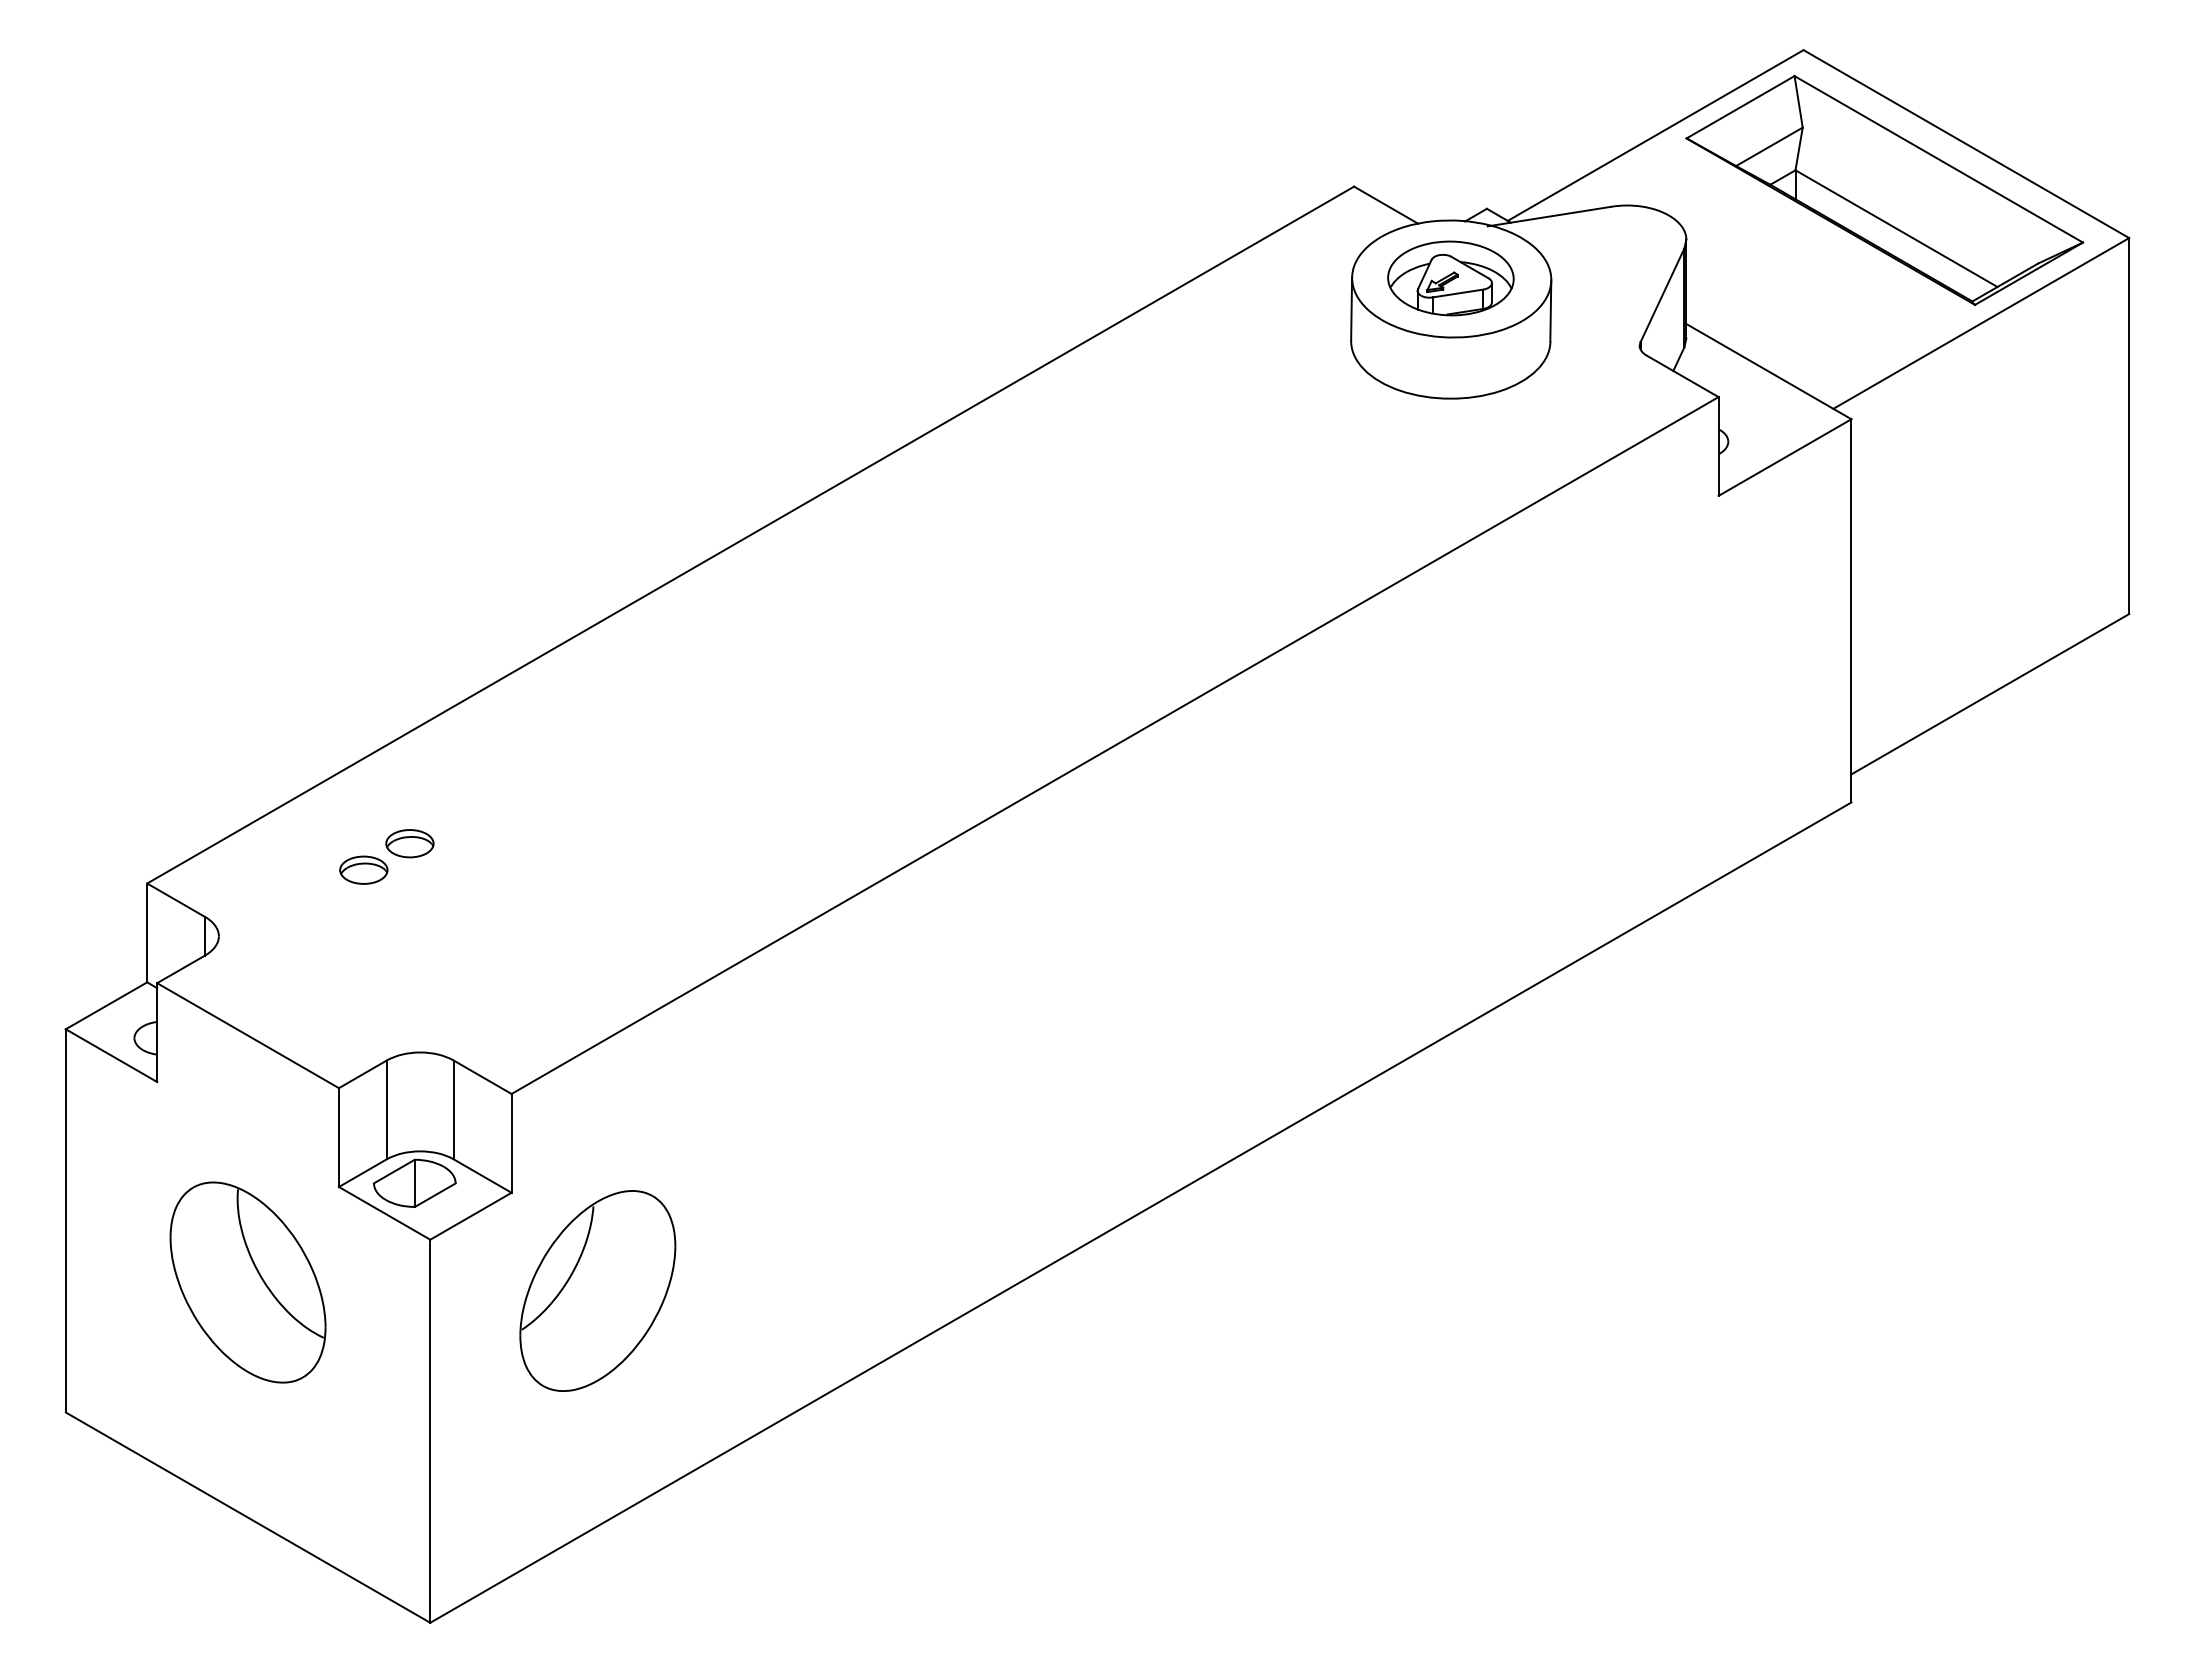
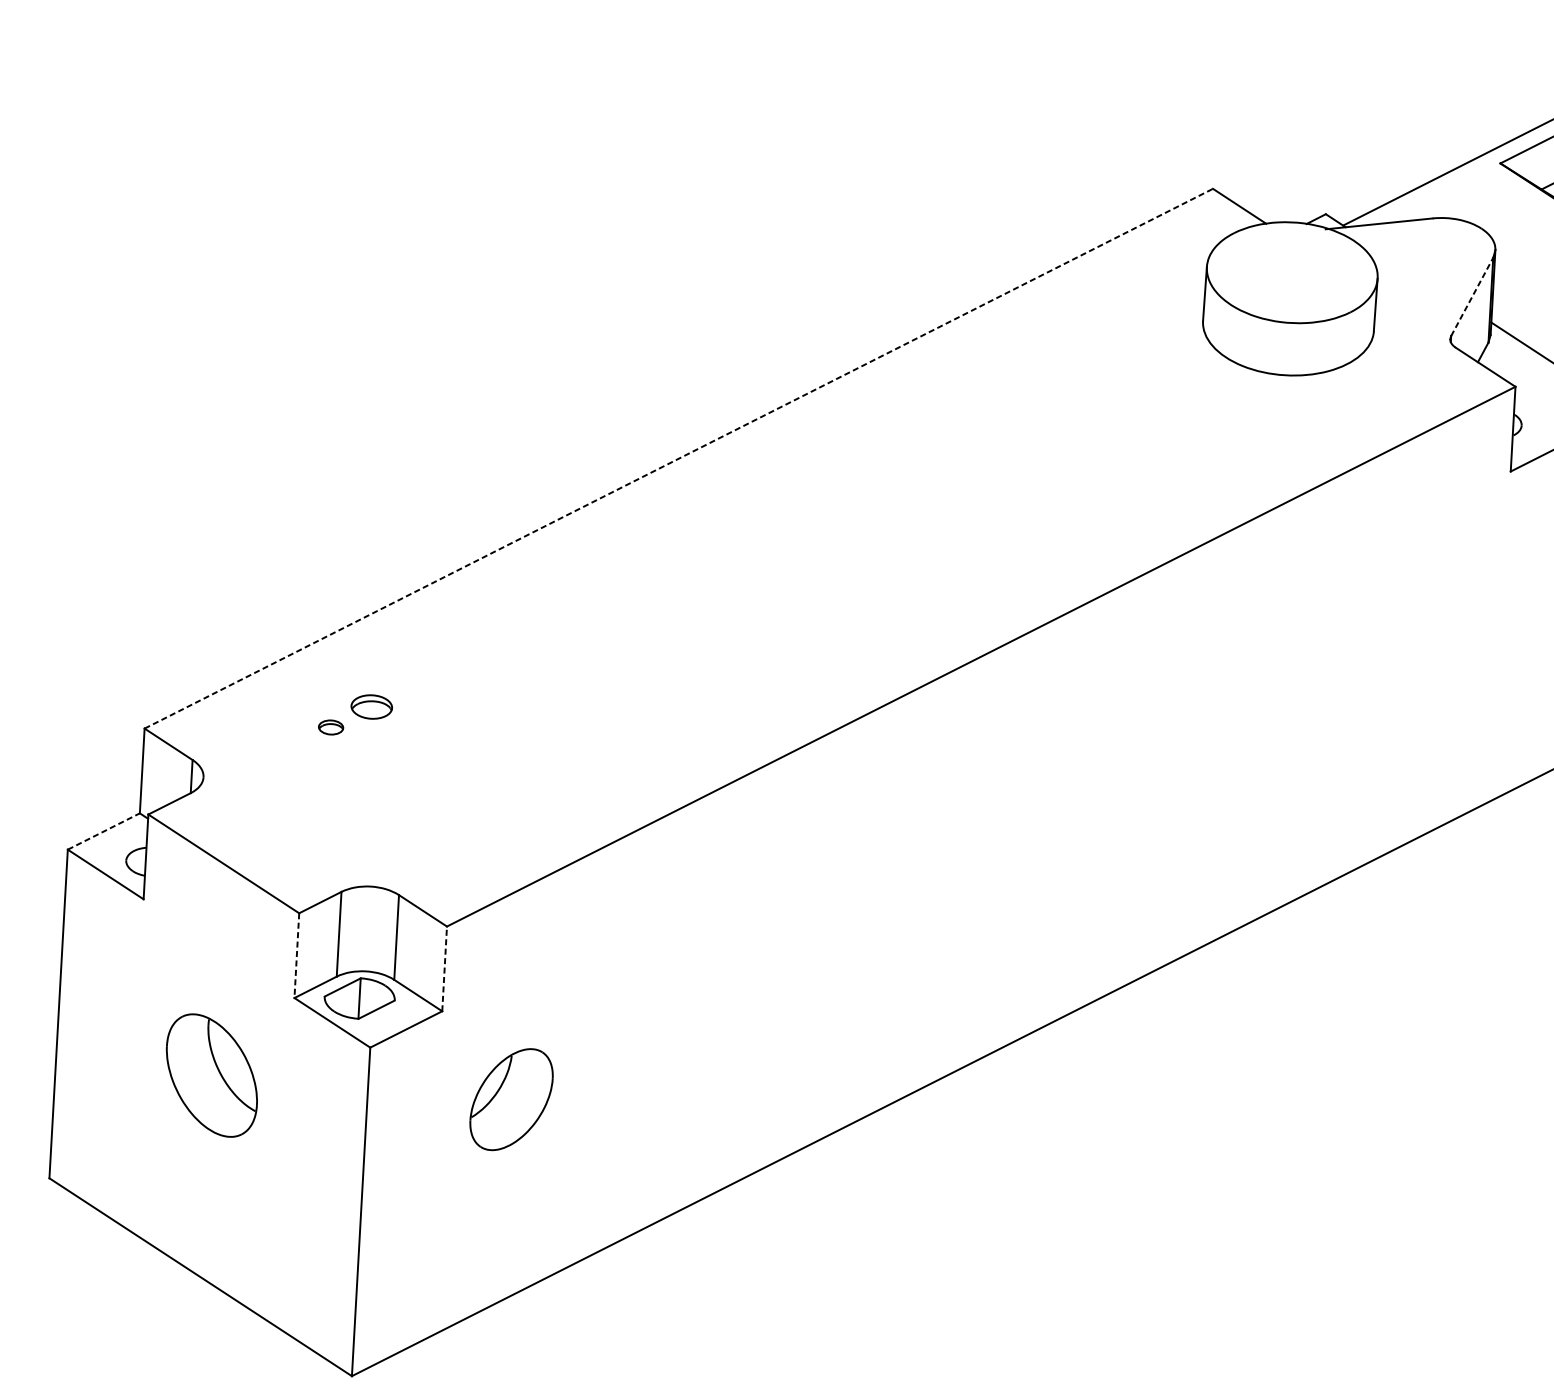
part: (1450, 278) -> (1291, 272), removed
line: (1662, 295) -> (1472, 296), solid -> dashed
line: (750, 535) -> (678, 459), solid -> dashed
part: (363, 869) -> (330, 726), size x0.6
line: (106, 1005) -> (103, 831), solid -> dashed
line: (338, 1138) -> (296, 956), solid -> dashed
line: (511, 1142) -> (444, 968), solid -> dashed
part: (247, 1282) -> (211, 1075), size x0.7
part: (597, 1290) -> (511, 1099), size x0.6

